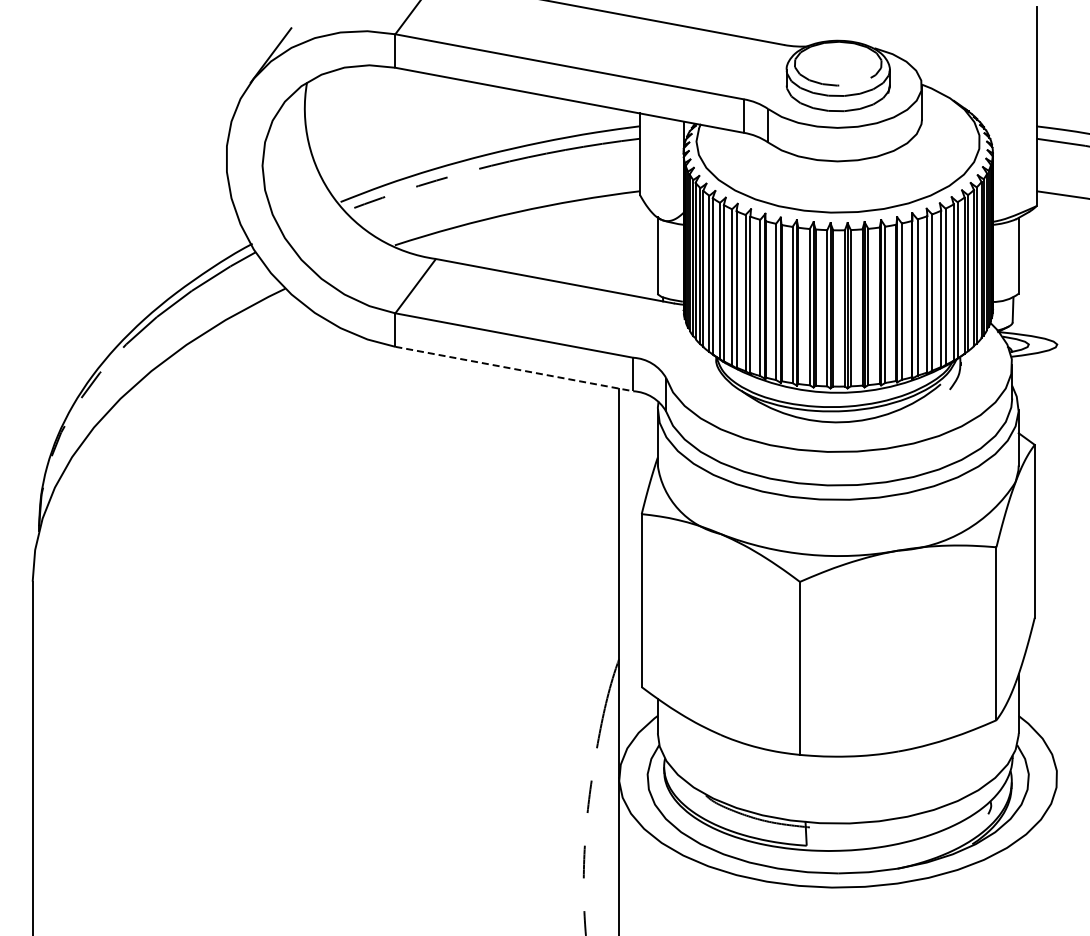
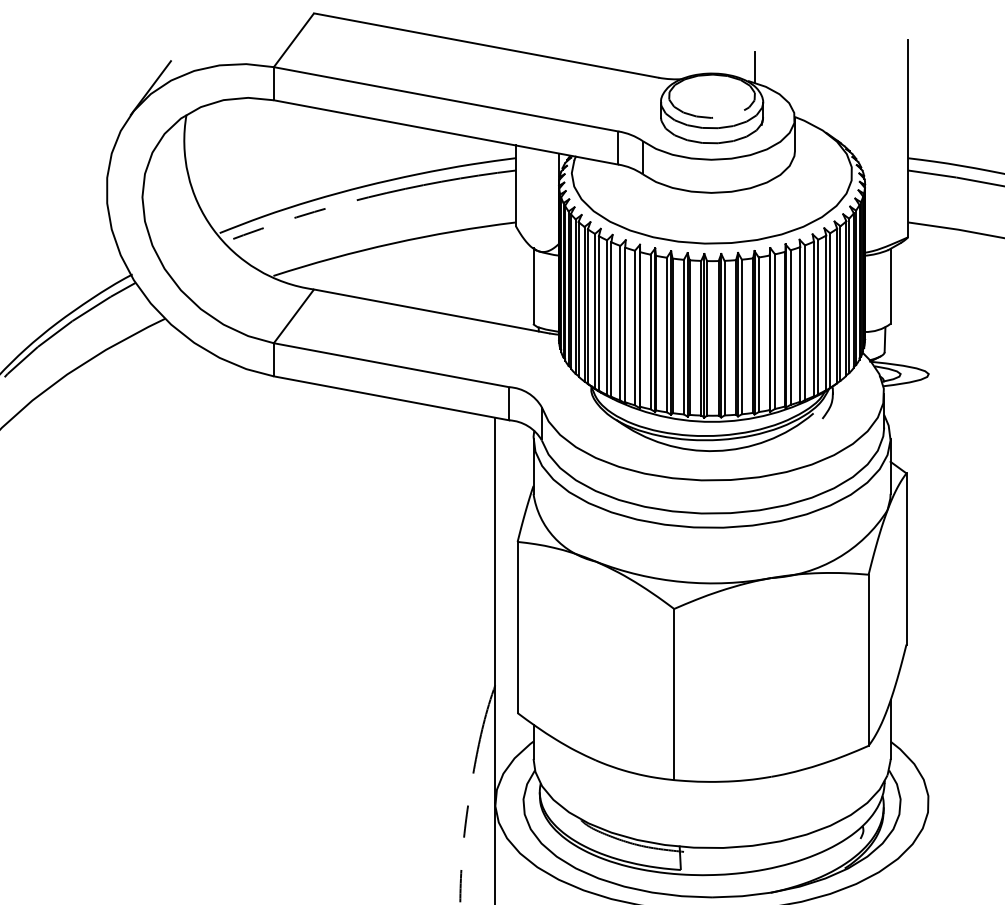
line: (881, 34) -> (754, 67), added
line: (514, 369) -> (391, 398), dashed -> solid

